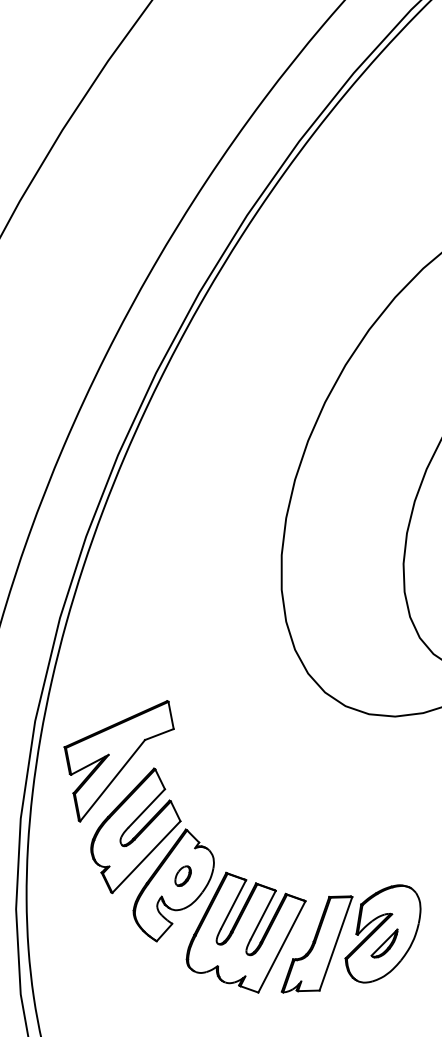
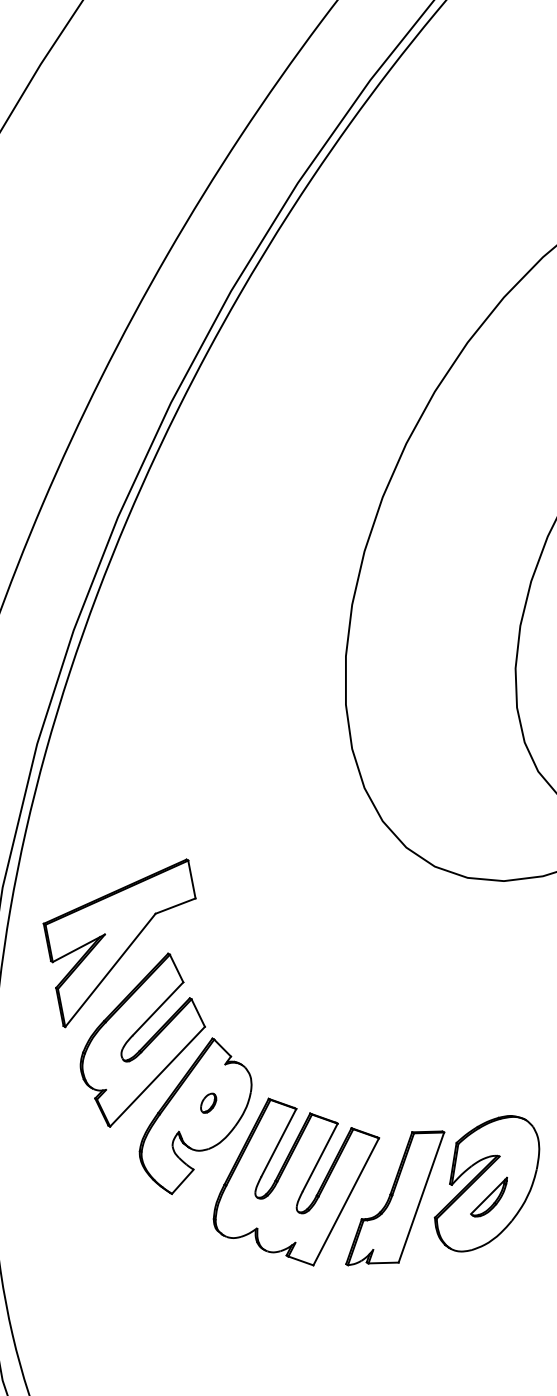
part: (182, 875) -> (207, 1102), size x0.7

